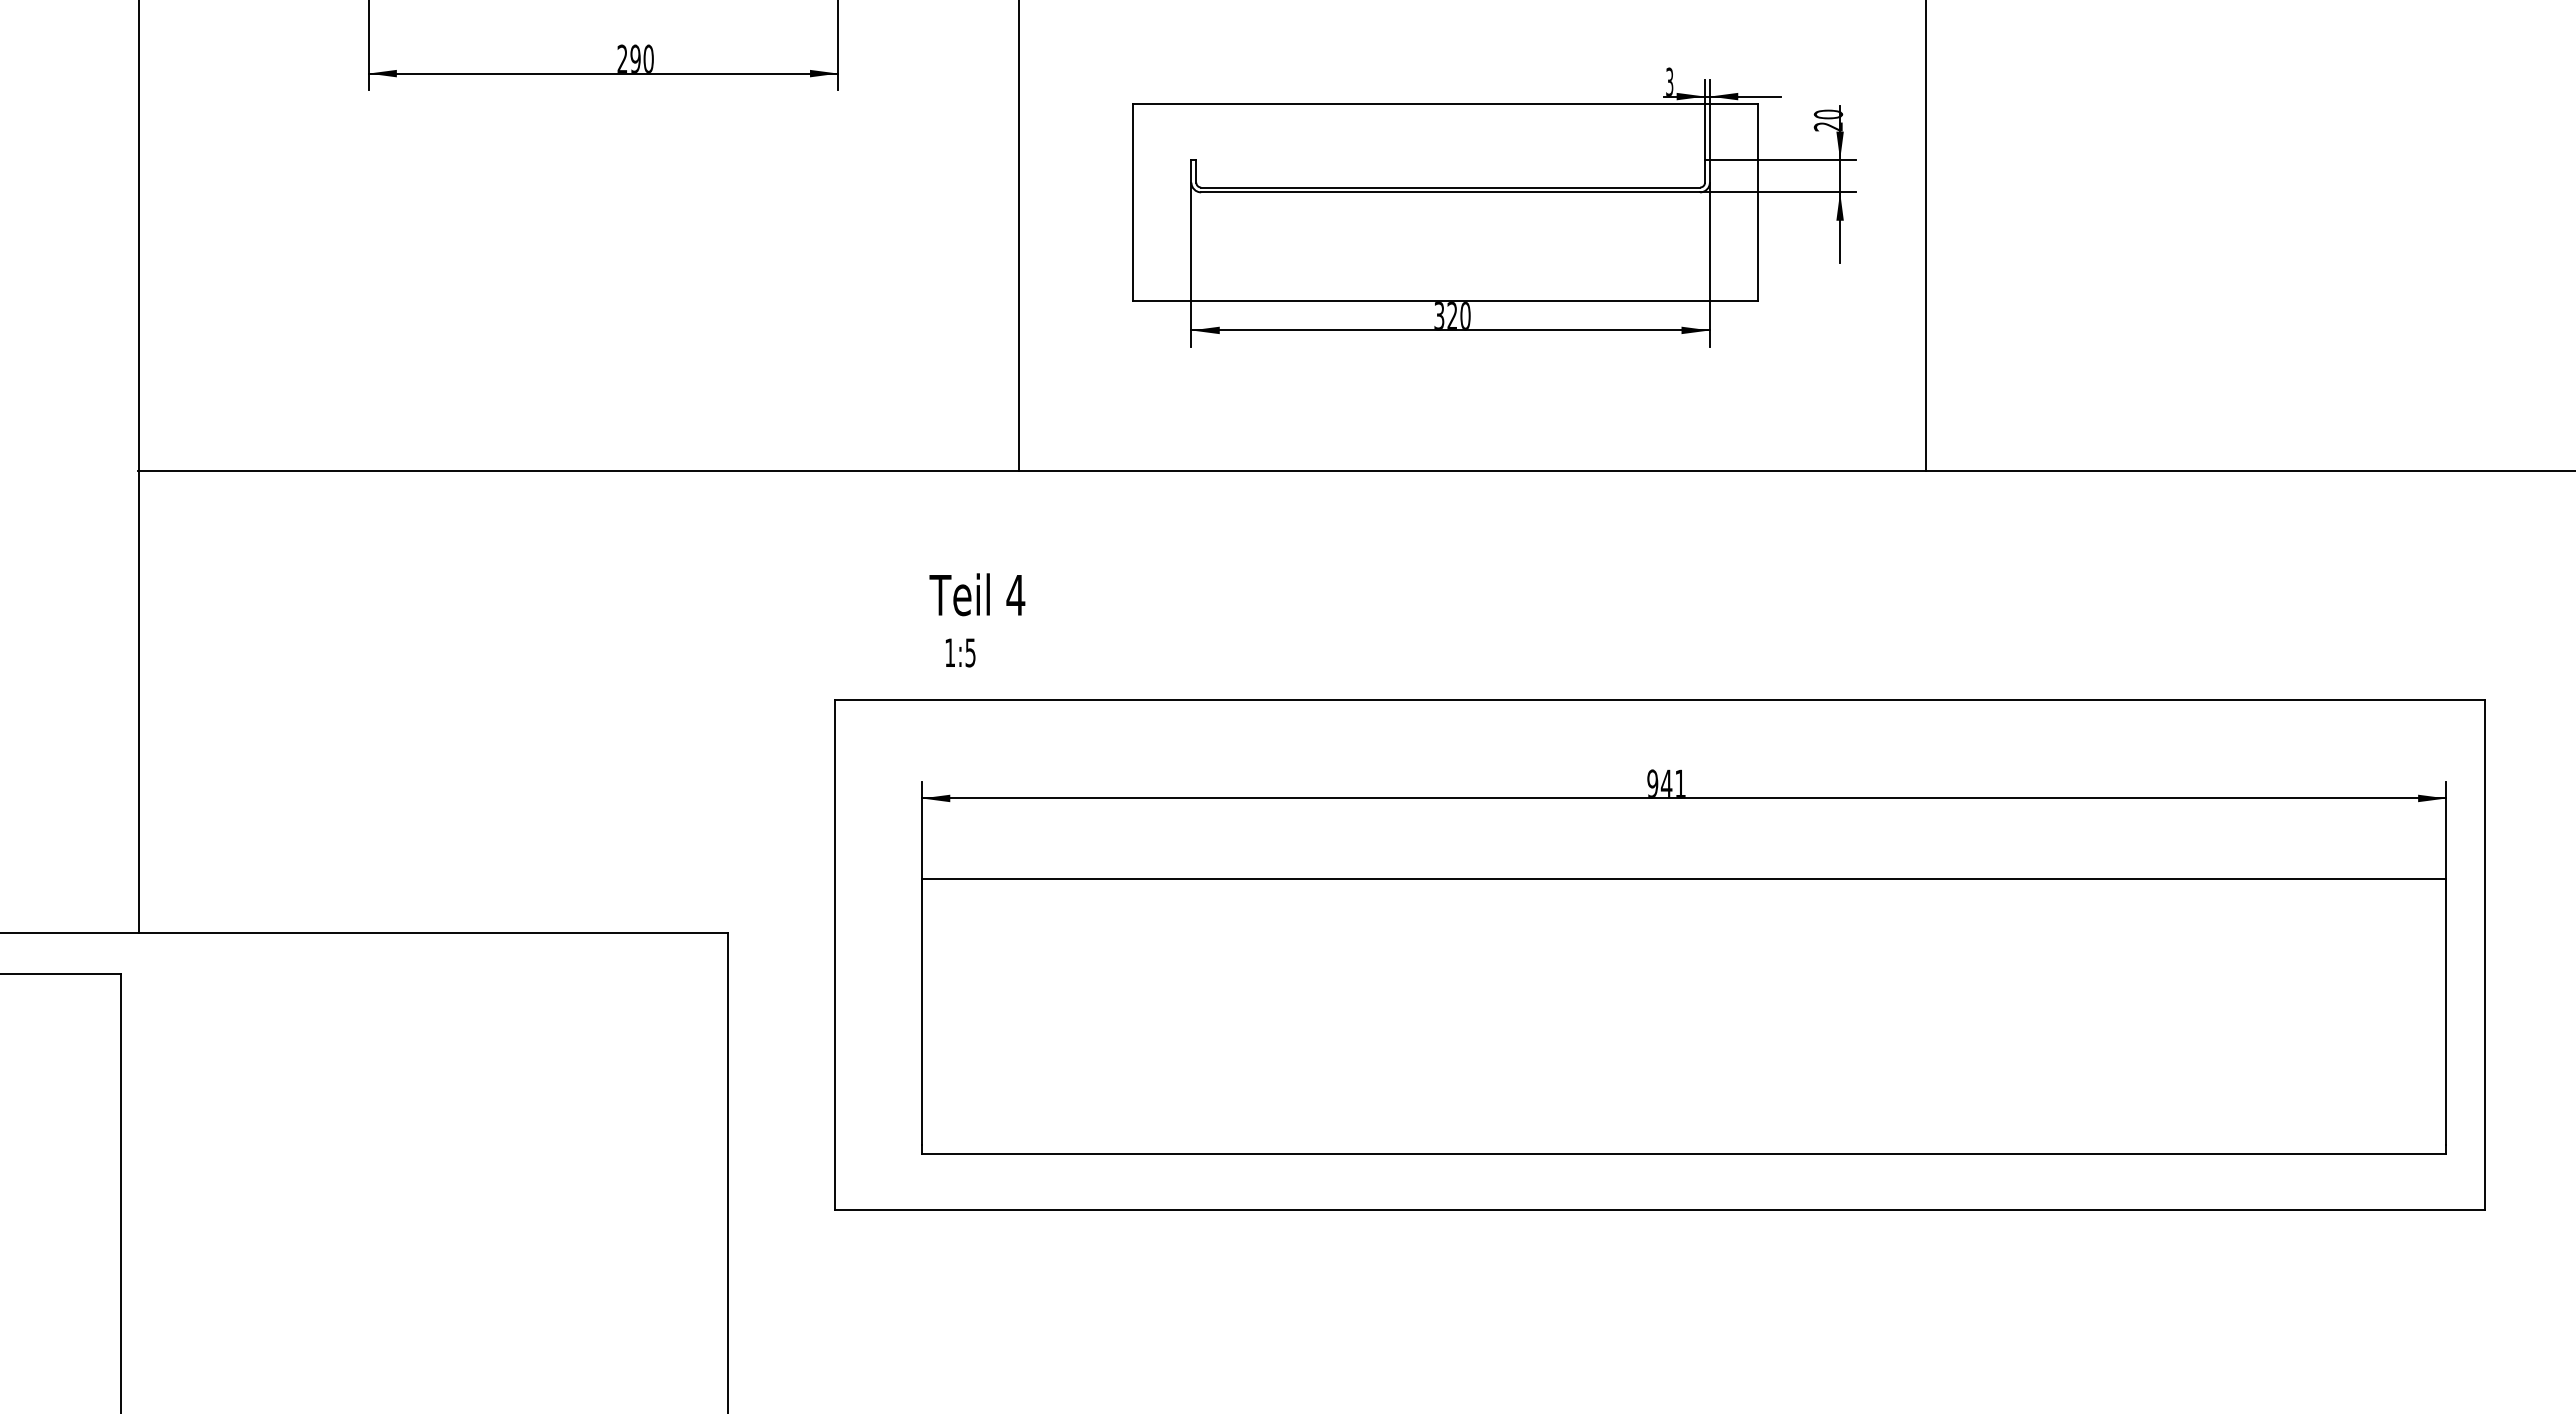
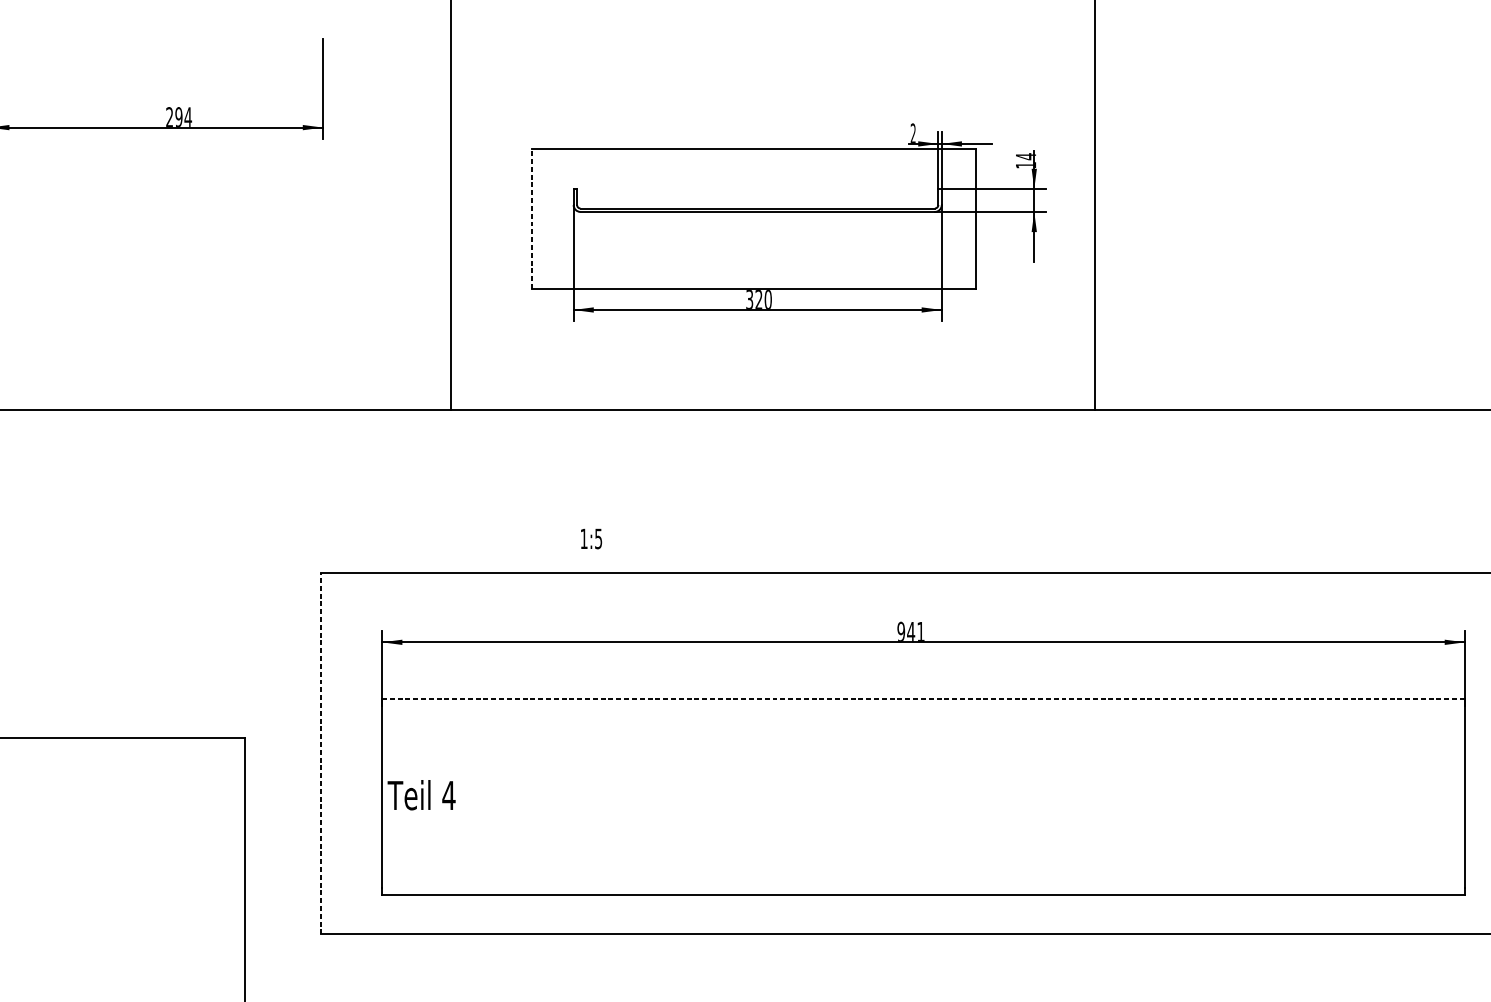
text: (648, 58) -> (188, 116), 290 -> 294
text: (1669, 81) -> (913, 133), 3 -> 2
text: (1828, 120) -> (1026, 160), 20 -> 14
line: (1132, 201) -> (531, 218), solid -> dashed
text: (977, 594) -> (421, 795), moved
text: (960, 652) -> (591, 538), moved
line: (1683, 878) -> (923, 699), solid -> dashed
line: (835, 955) -> (320, 753), solid -> dashed

